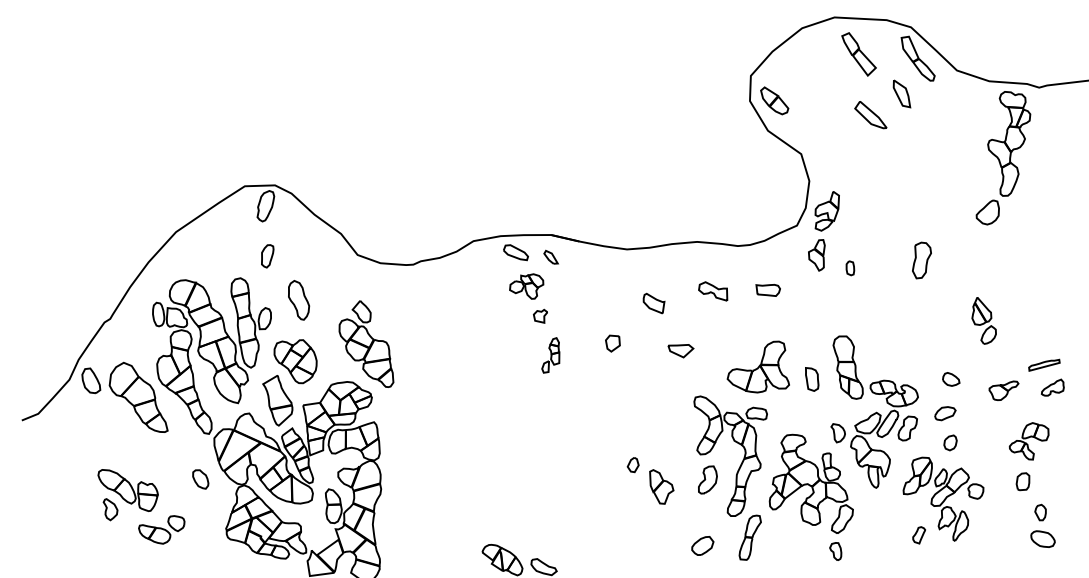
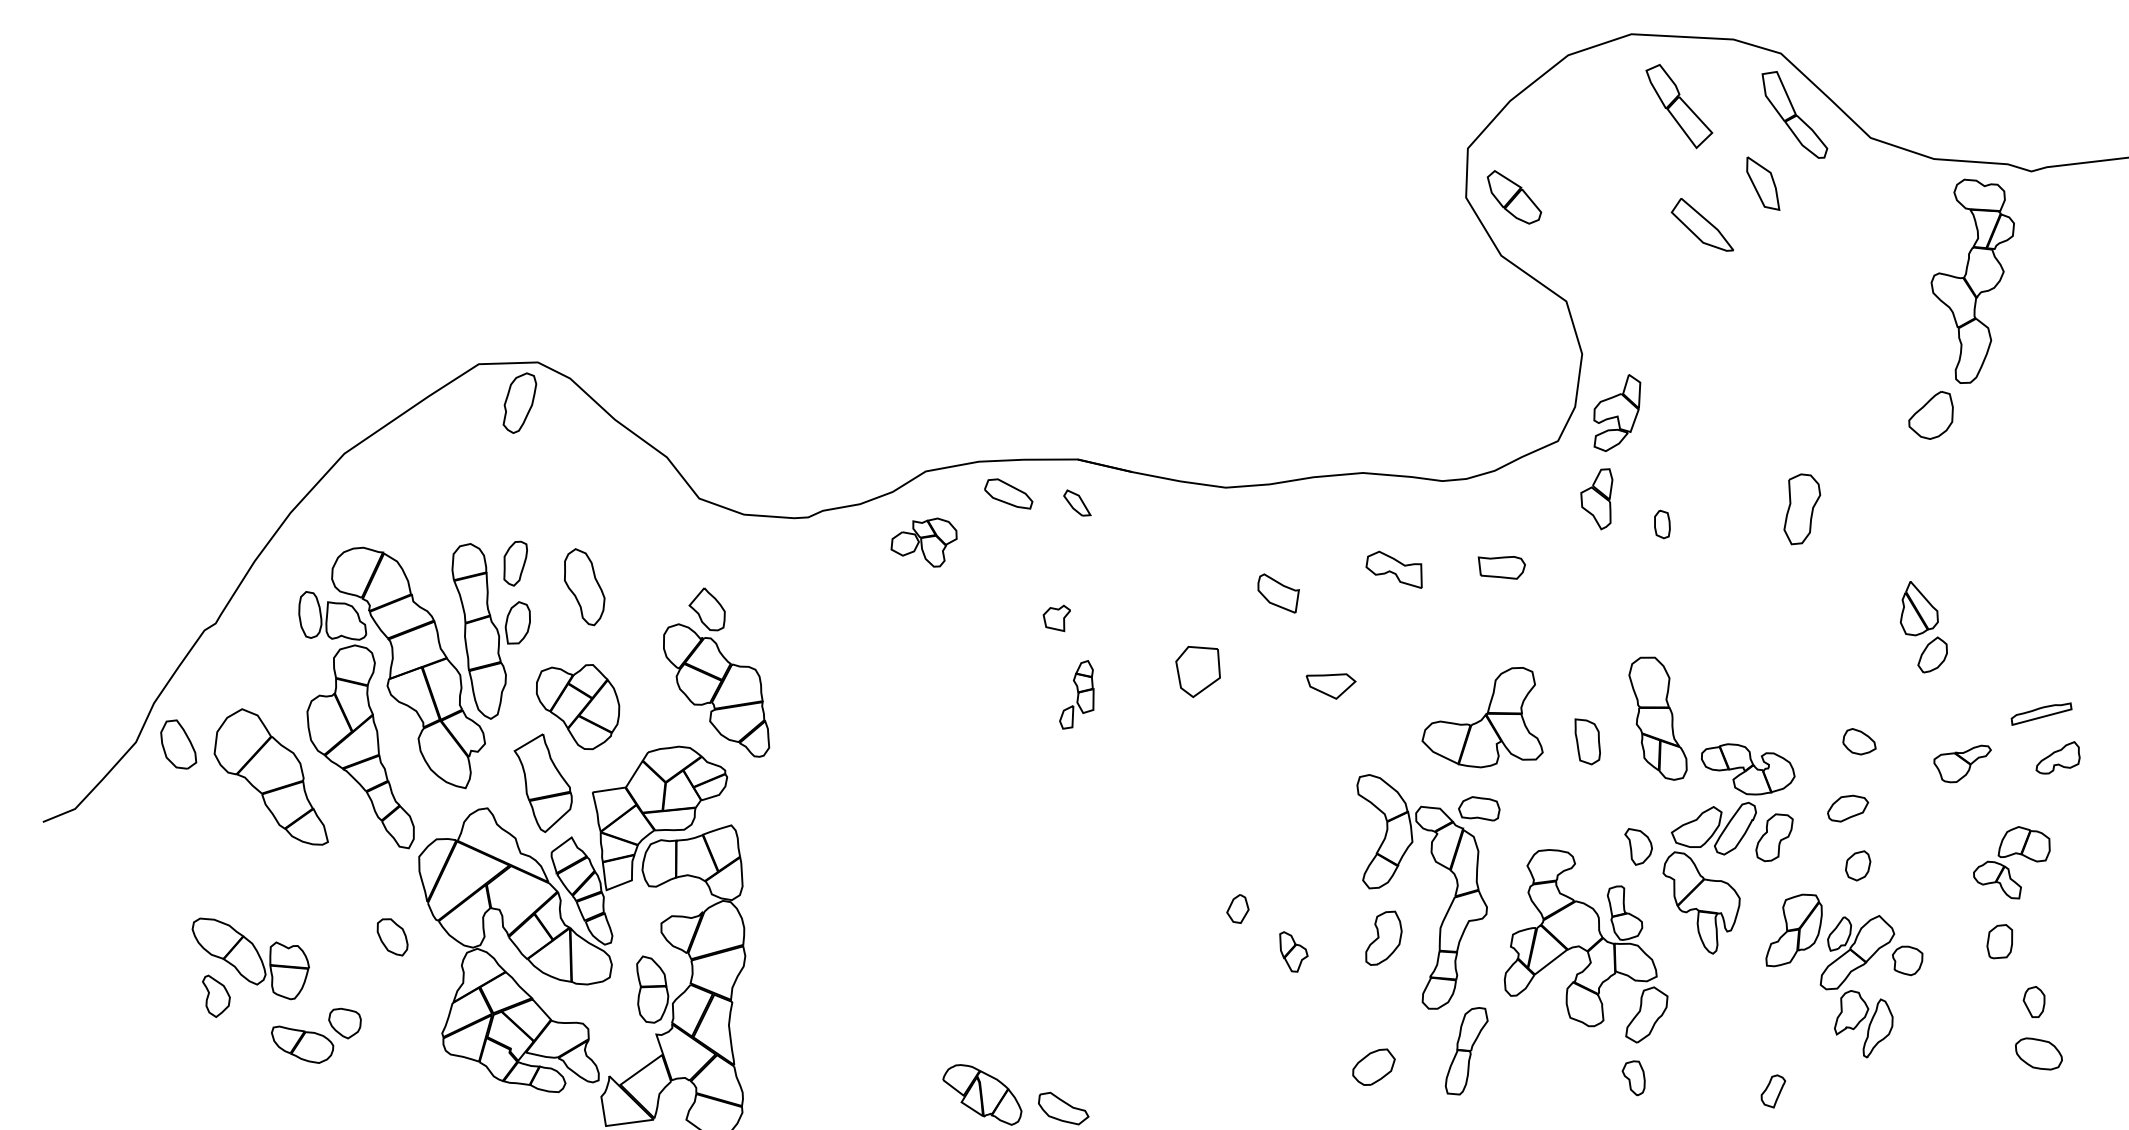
part: (267, 256) -> (515, 564), moved
part: (526, 286) -> (923, 542), moved
part: (612, 343) -> (1197, 671), size x1.6
part: (661, 486) -> (1293, 951), size x0.6
part: (919, 535) -> (1774, 1091), moved

